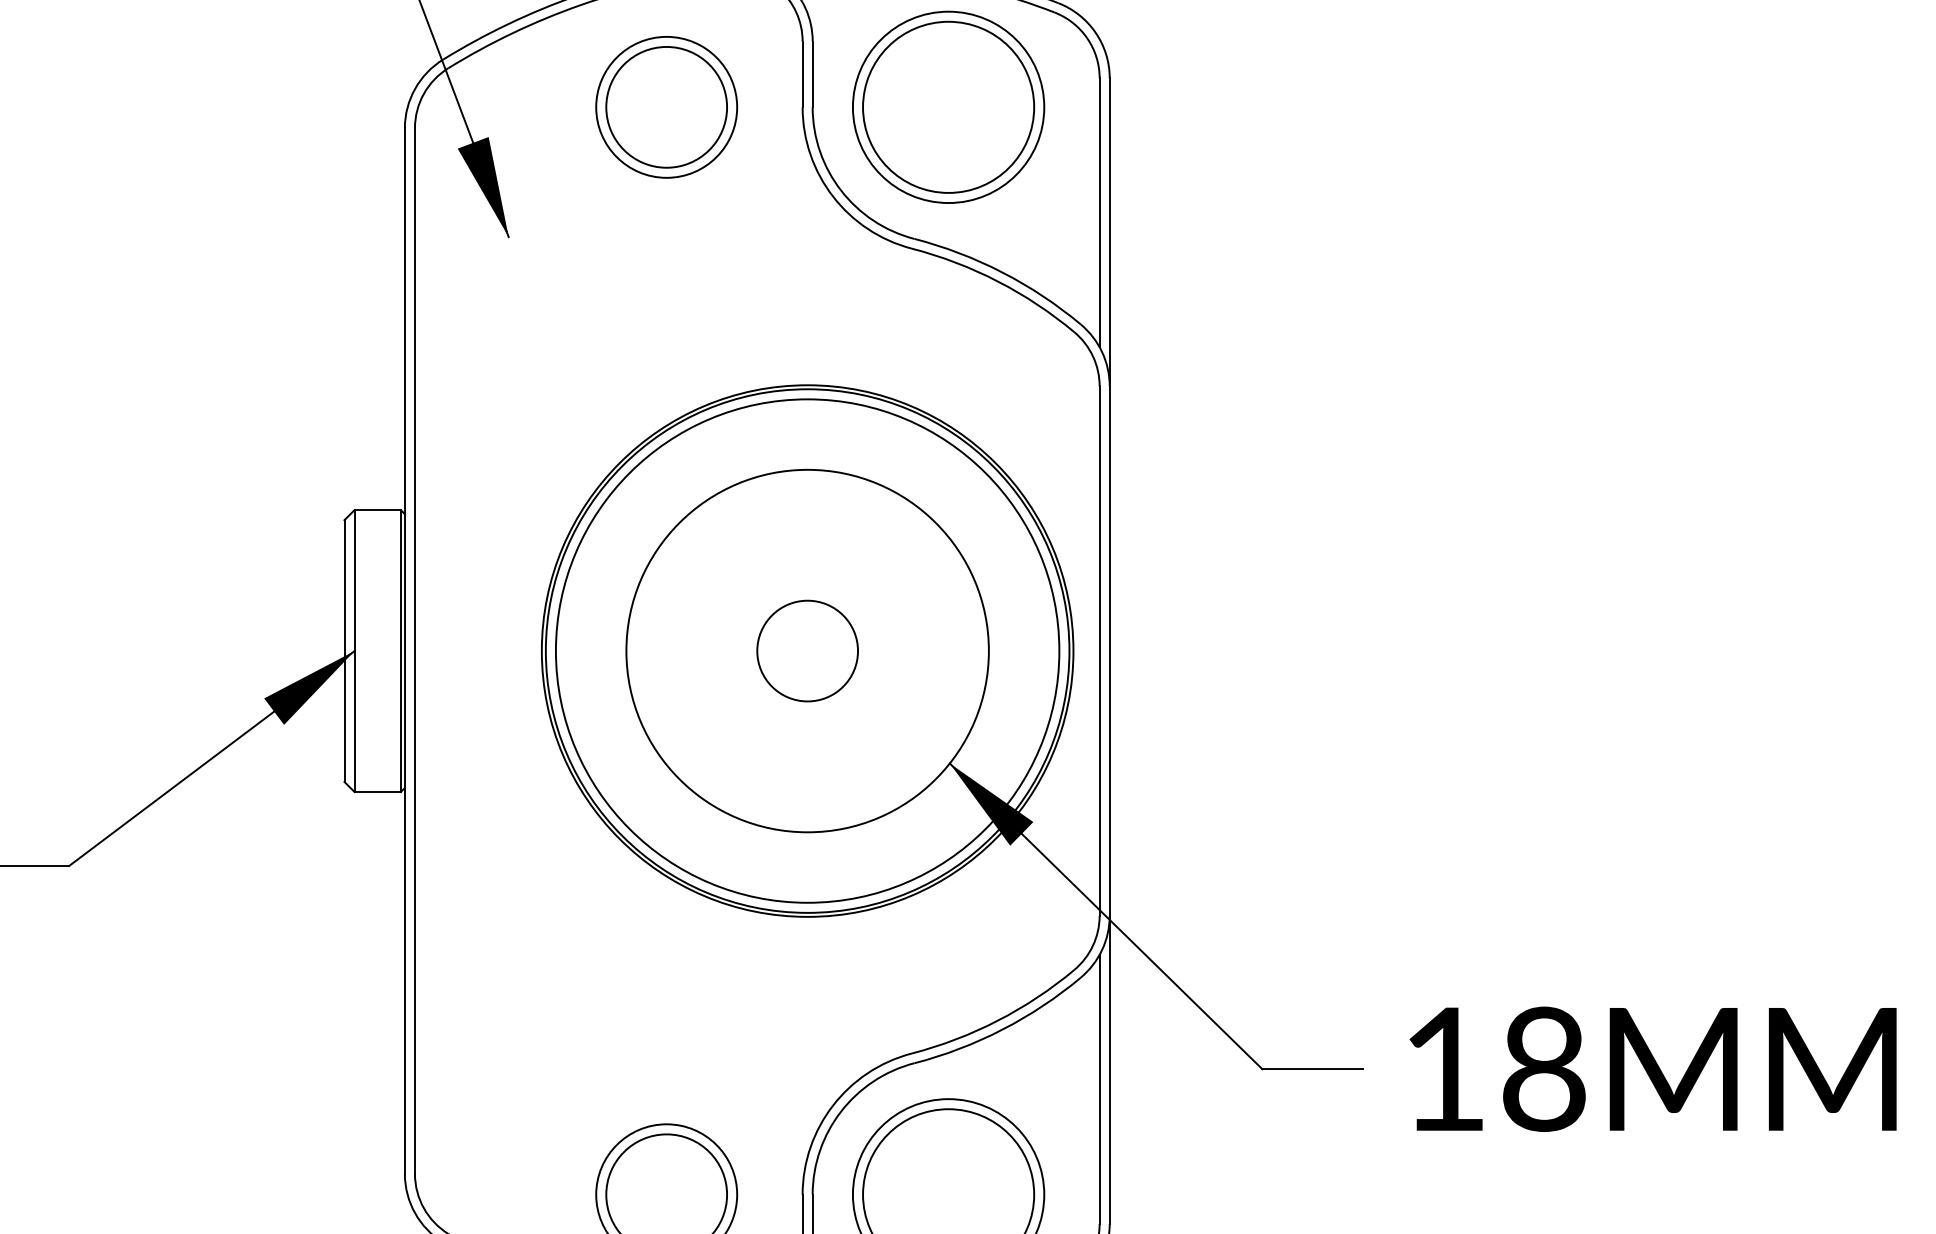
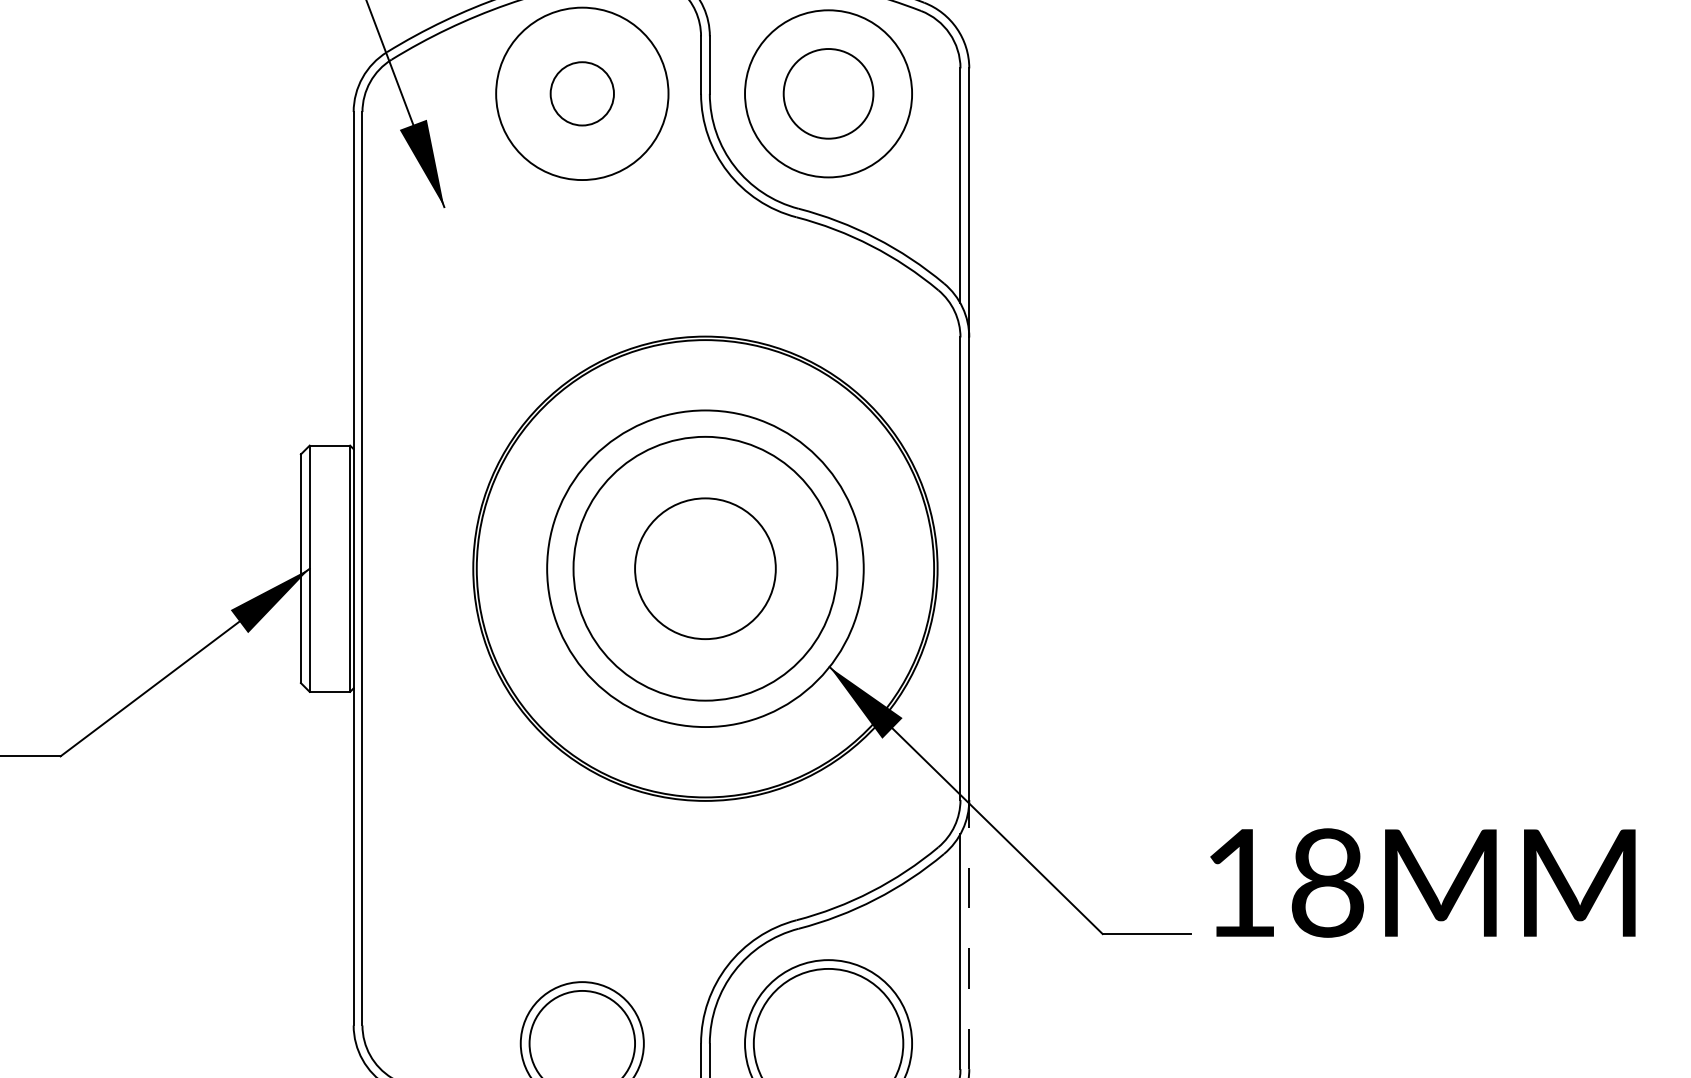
circle: (665, 106) -> (581, 93), size x1.4
circle: (666, 106) -> (582, 93), size x0.6
circle: (948, 106) -> (828, 93), size x0.6
circle: (807, 650) -> (705, 568), size x0.6
circle: (807, 650) -> (705, 568), size x1.6
text: (1652, 1068) -> (1422, 882), moved
line: (1109, 1069) -> (969, 934), solid -> dashed

